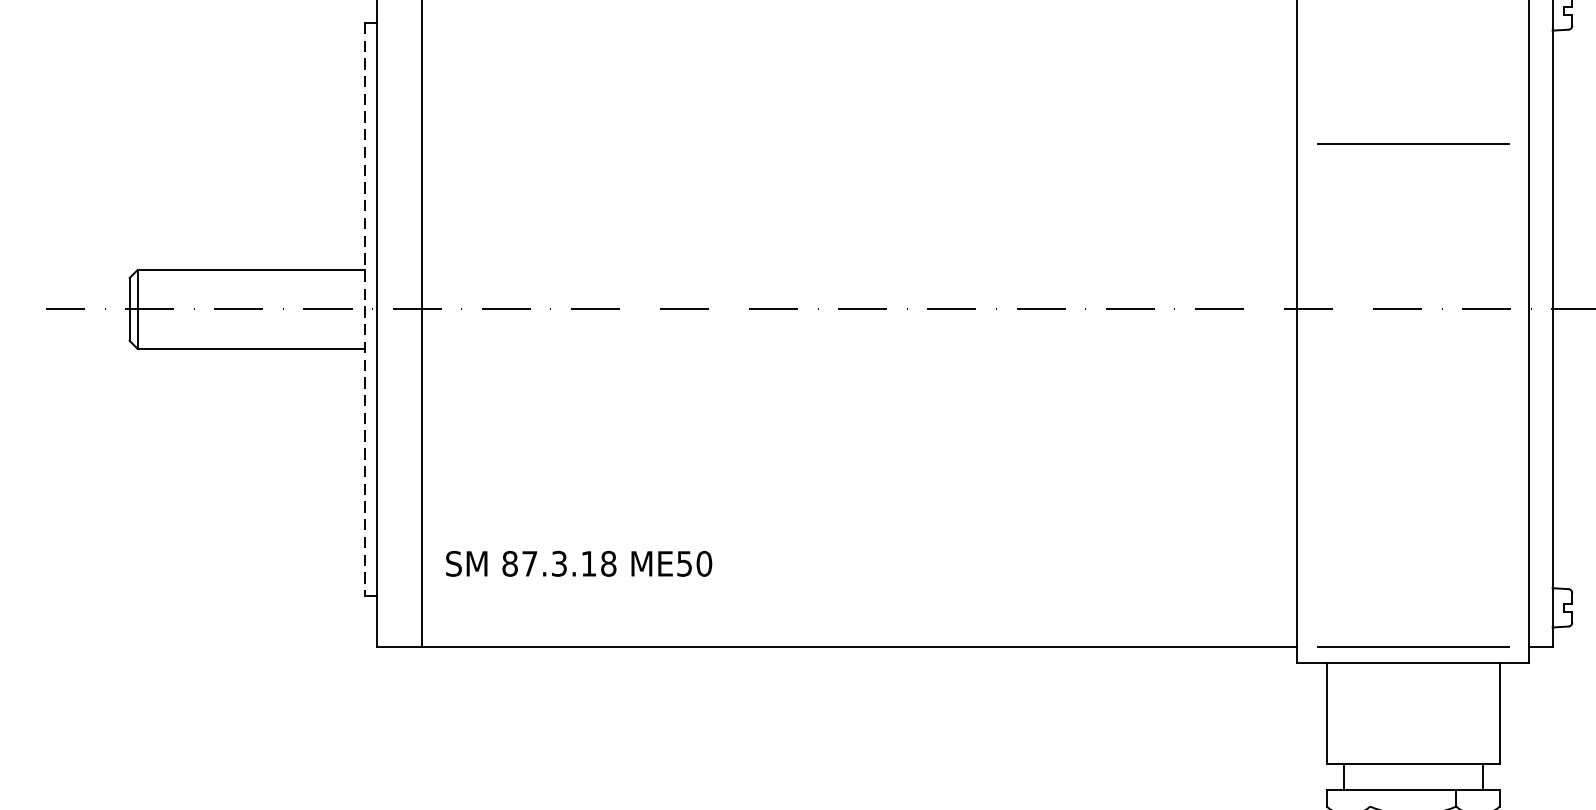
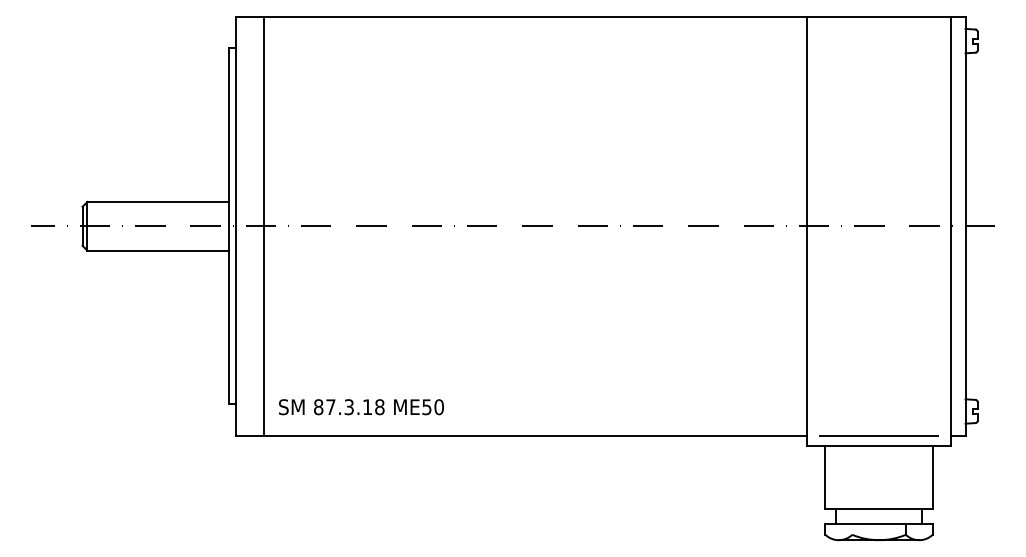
line: (1412, 143) -> (878, 123), removed
line: (364, 309) -> (228, 226), dashed -> solid
text: (579, 564) -> (361, 407), moved

